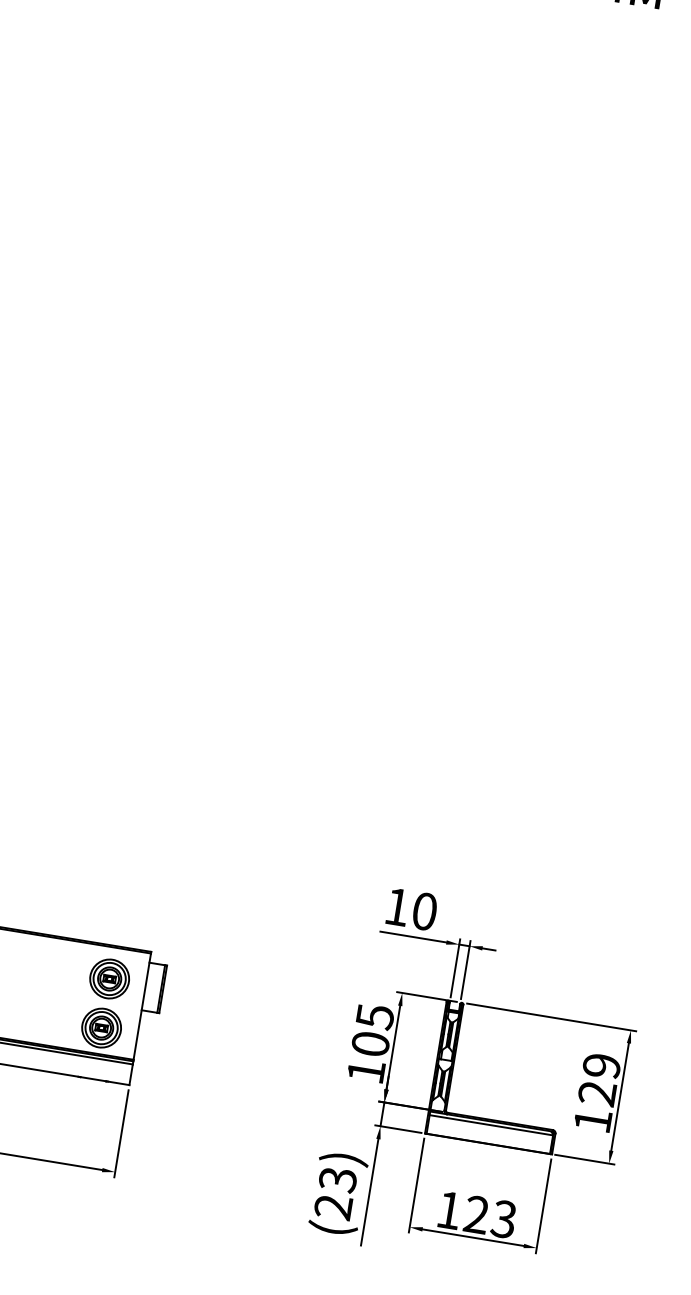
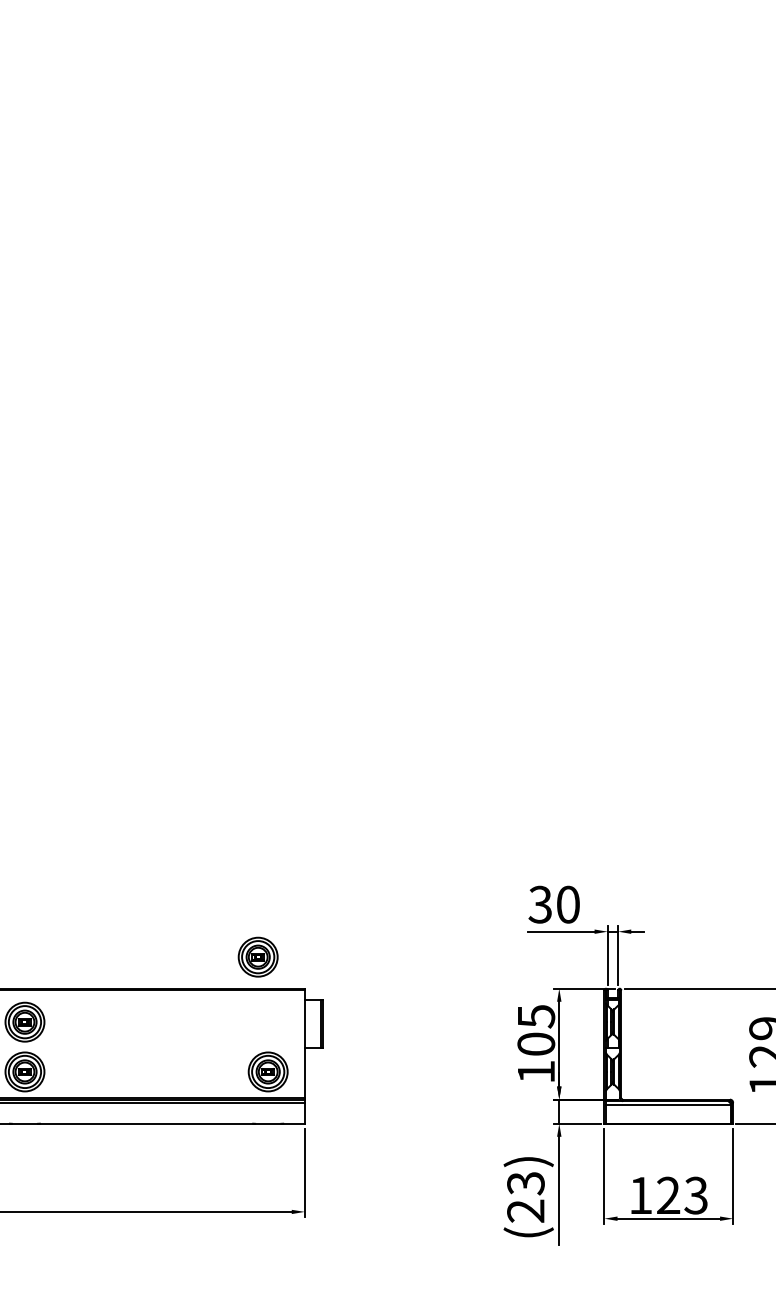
text: (396, 906) -> (539, 904), 10 -> 30
part: (109, 978) -> (257, 956), moved

